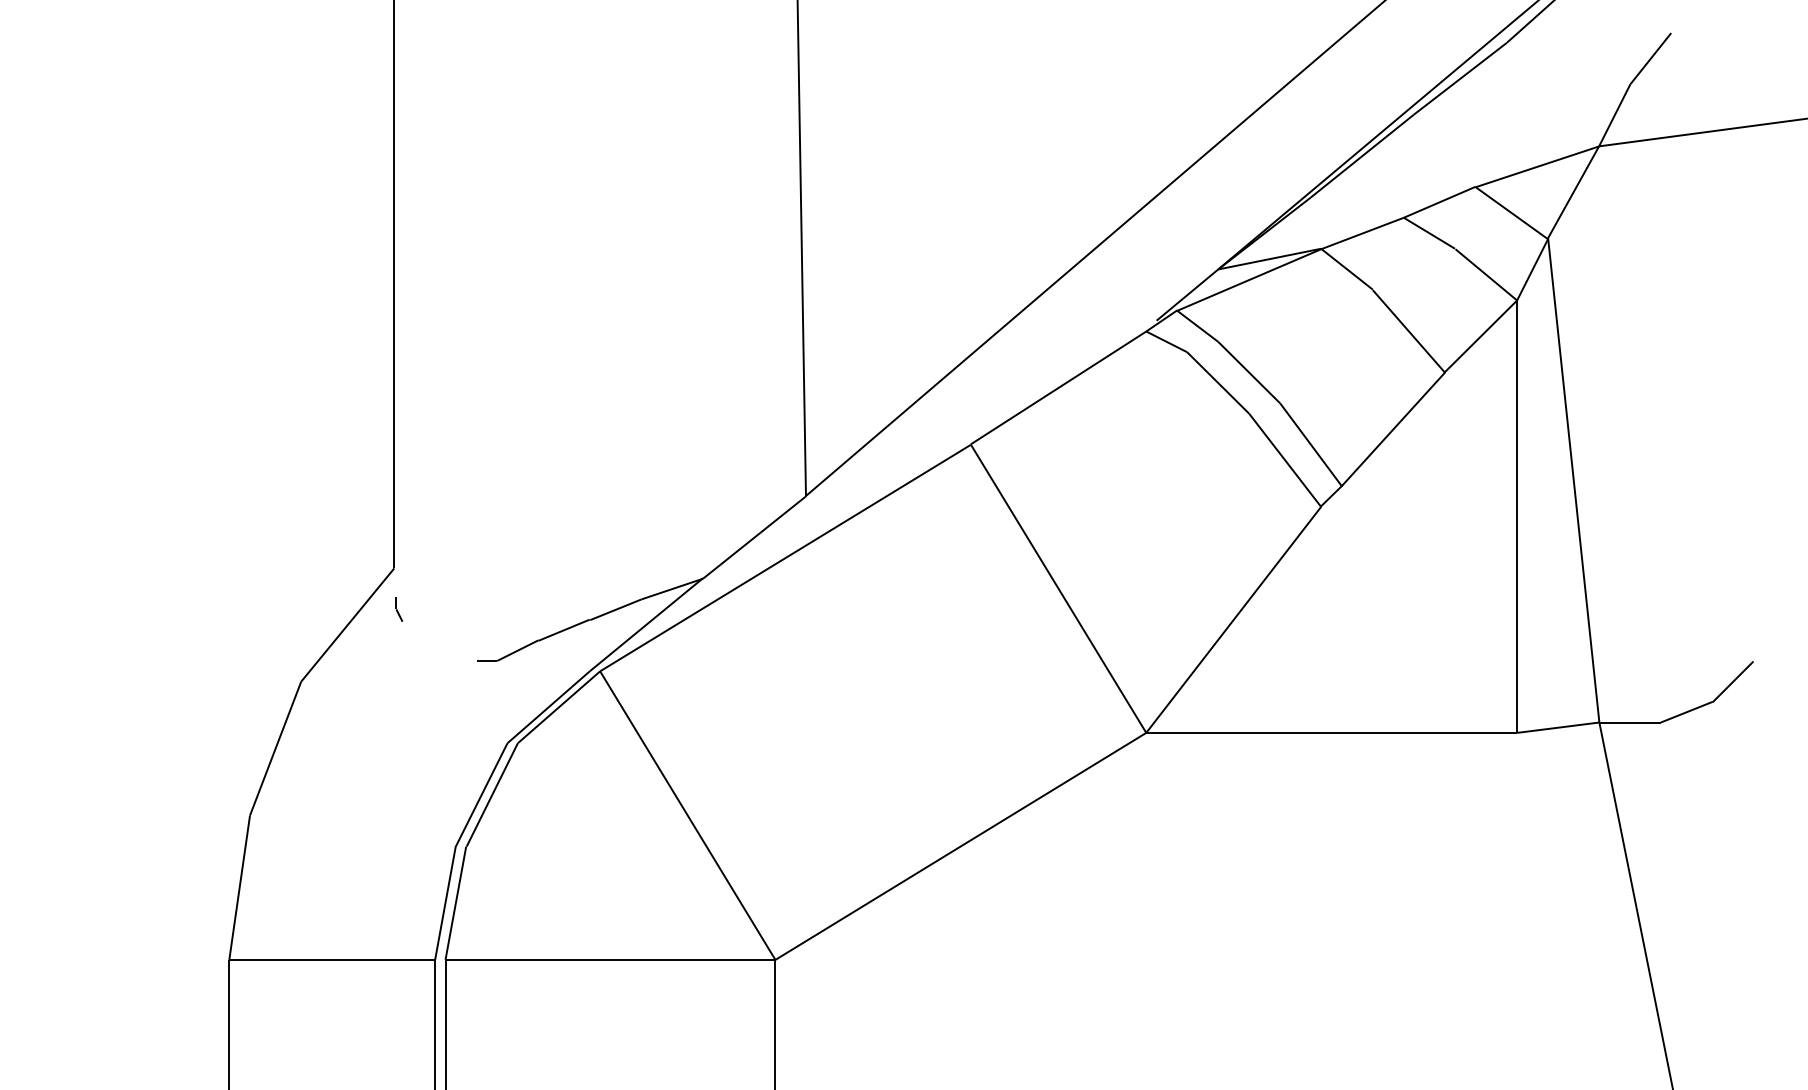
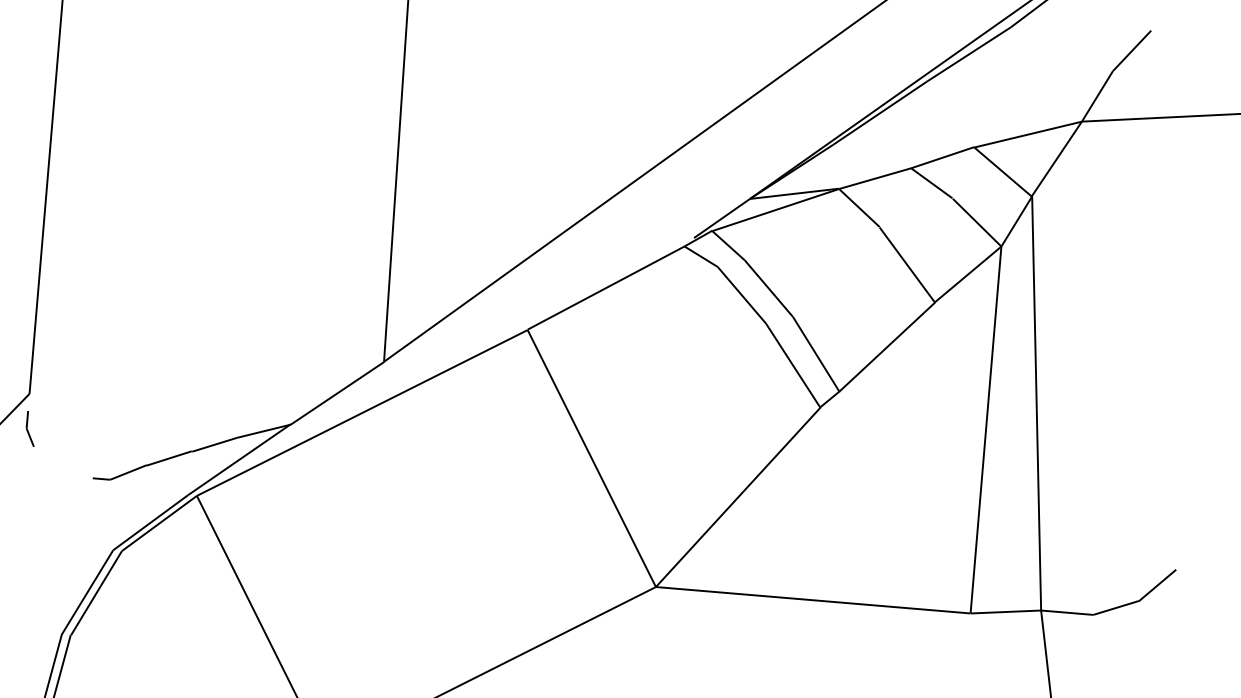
part: (399, 609) -> (31, 429), size x1.67

